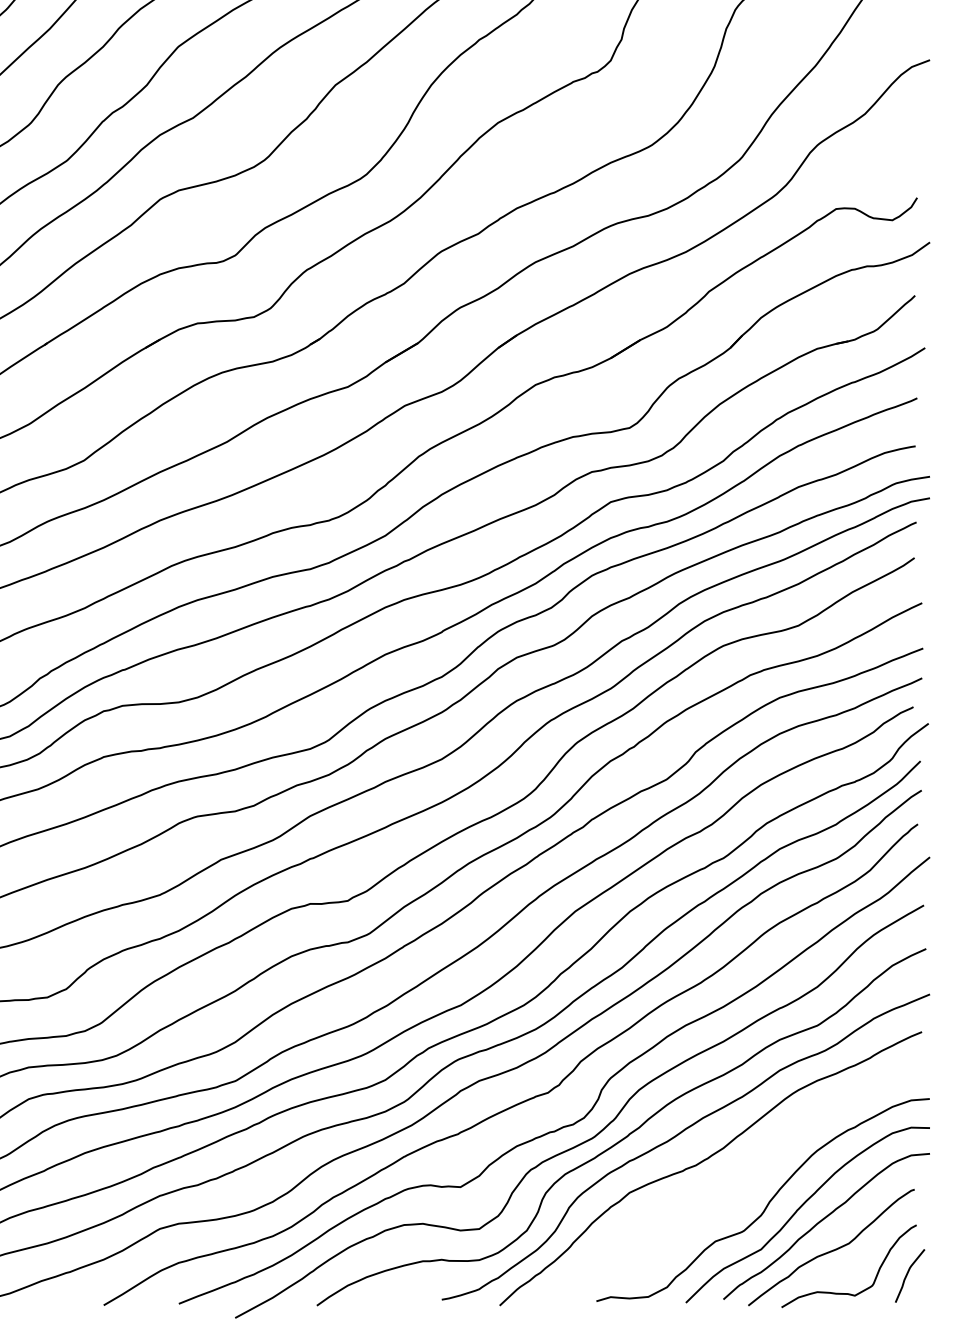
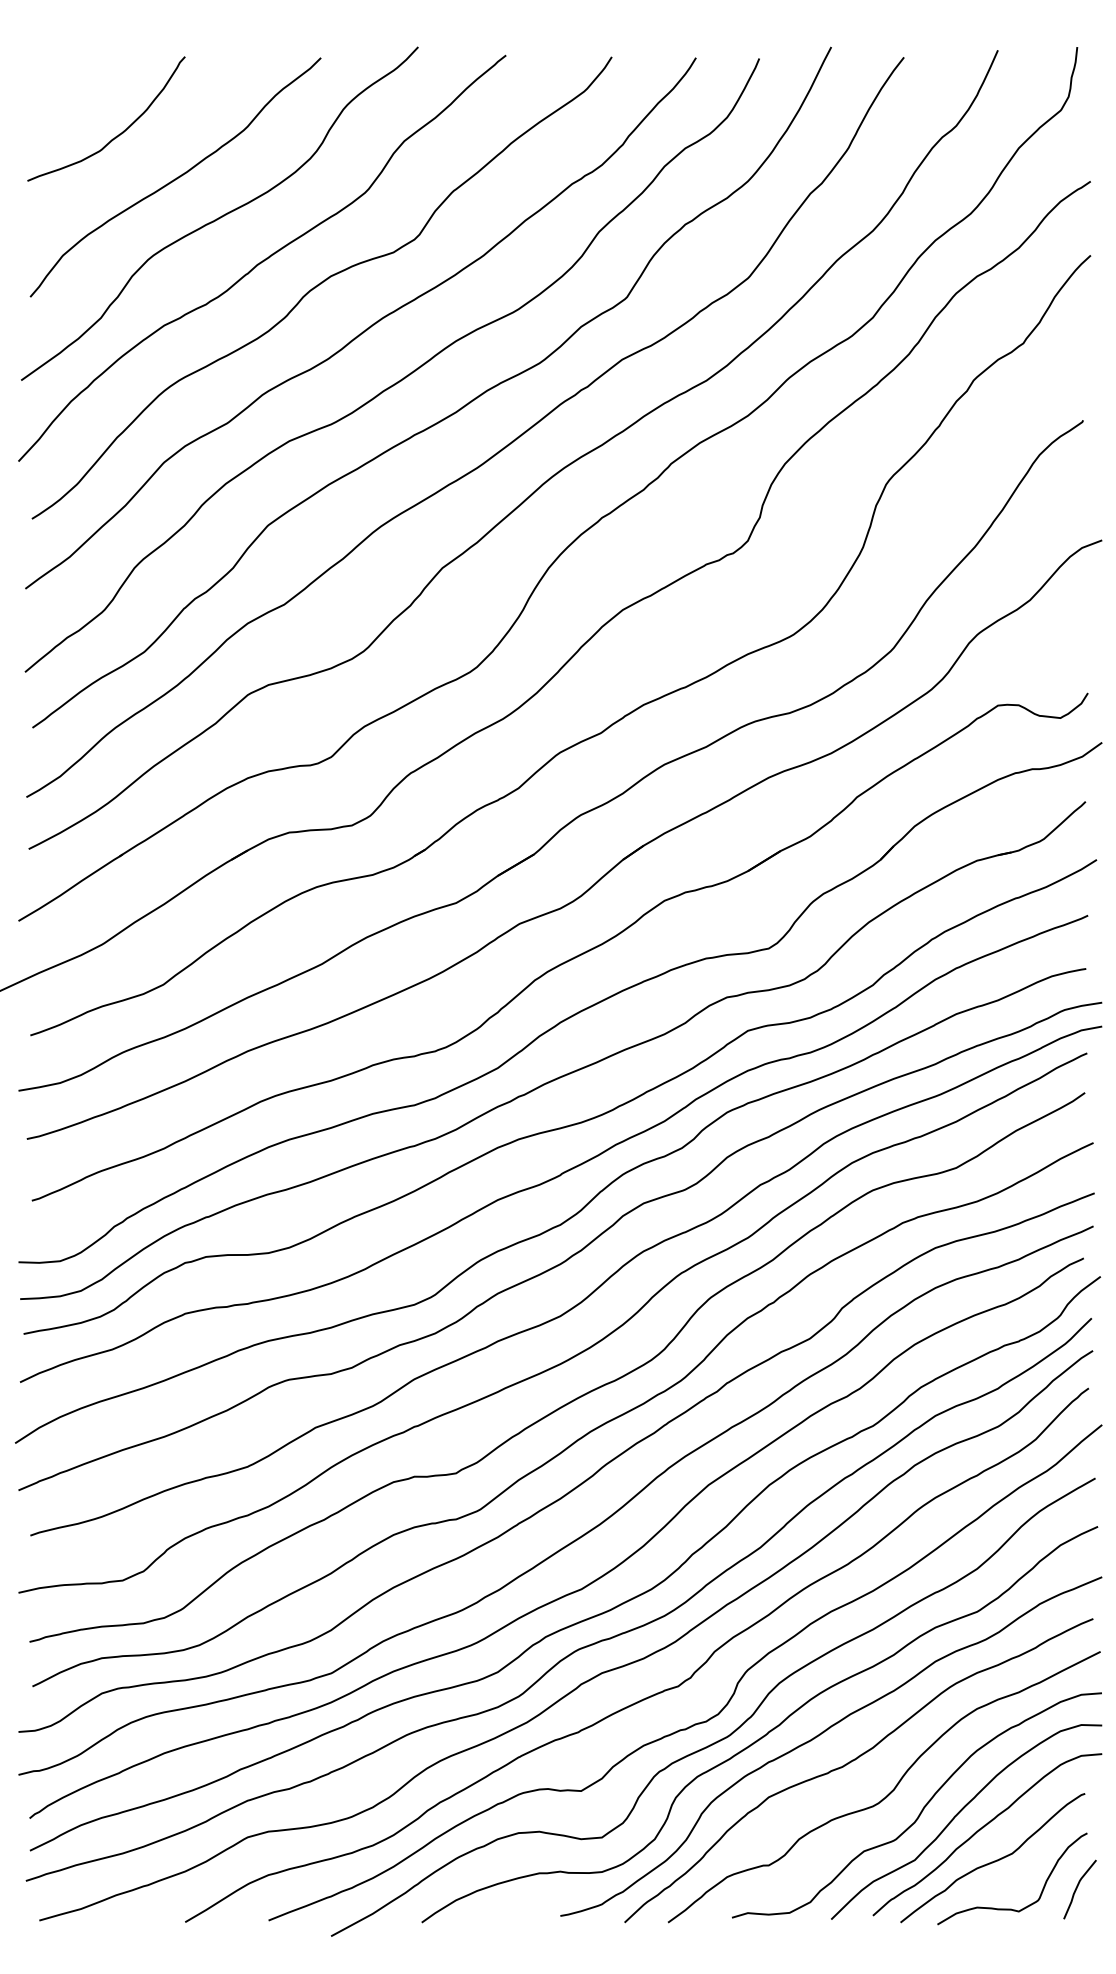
curve: (738, 1188) -> (889, 1792), added

